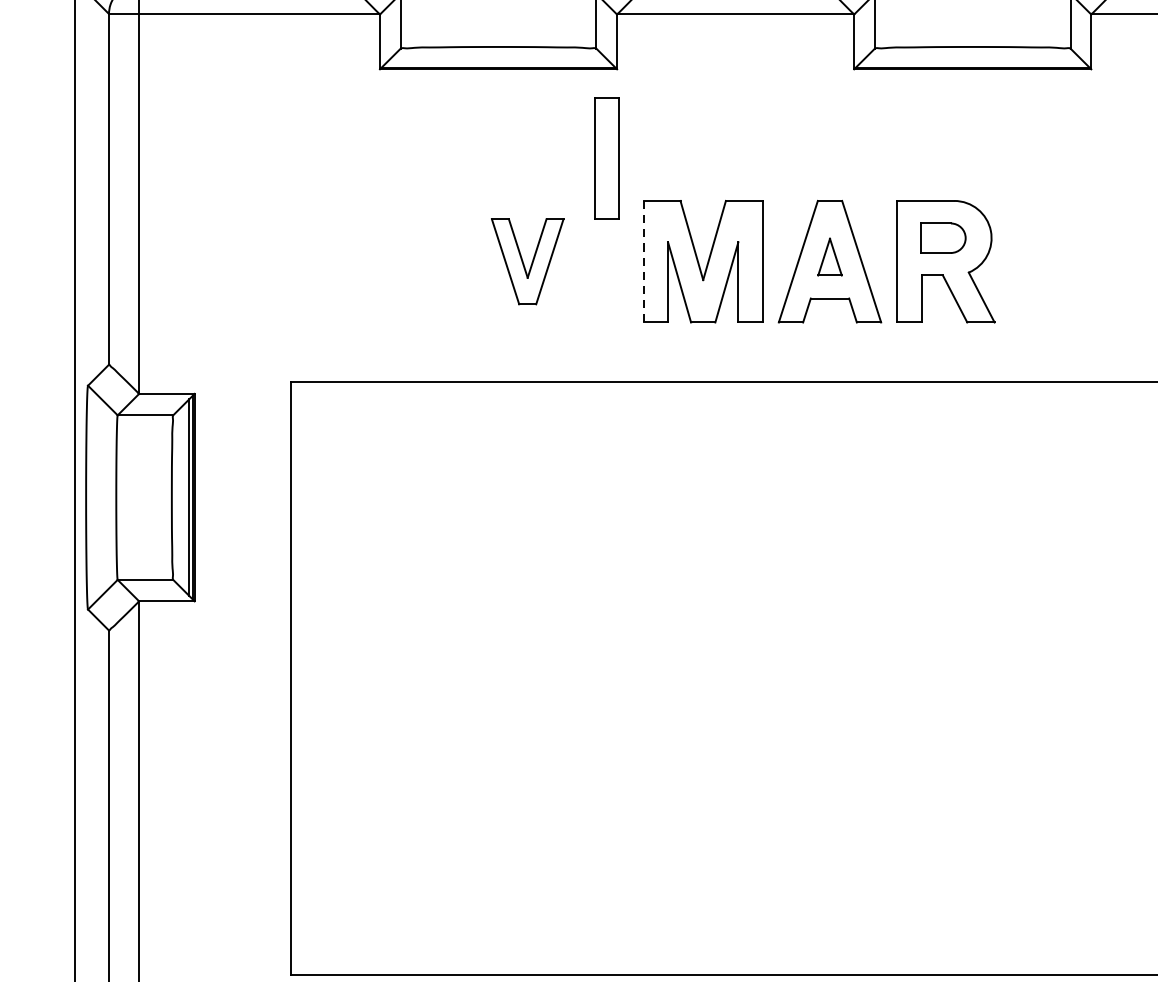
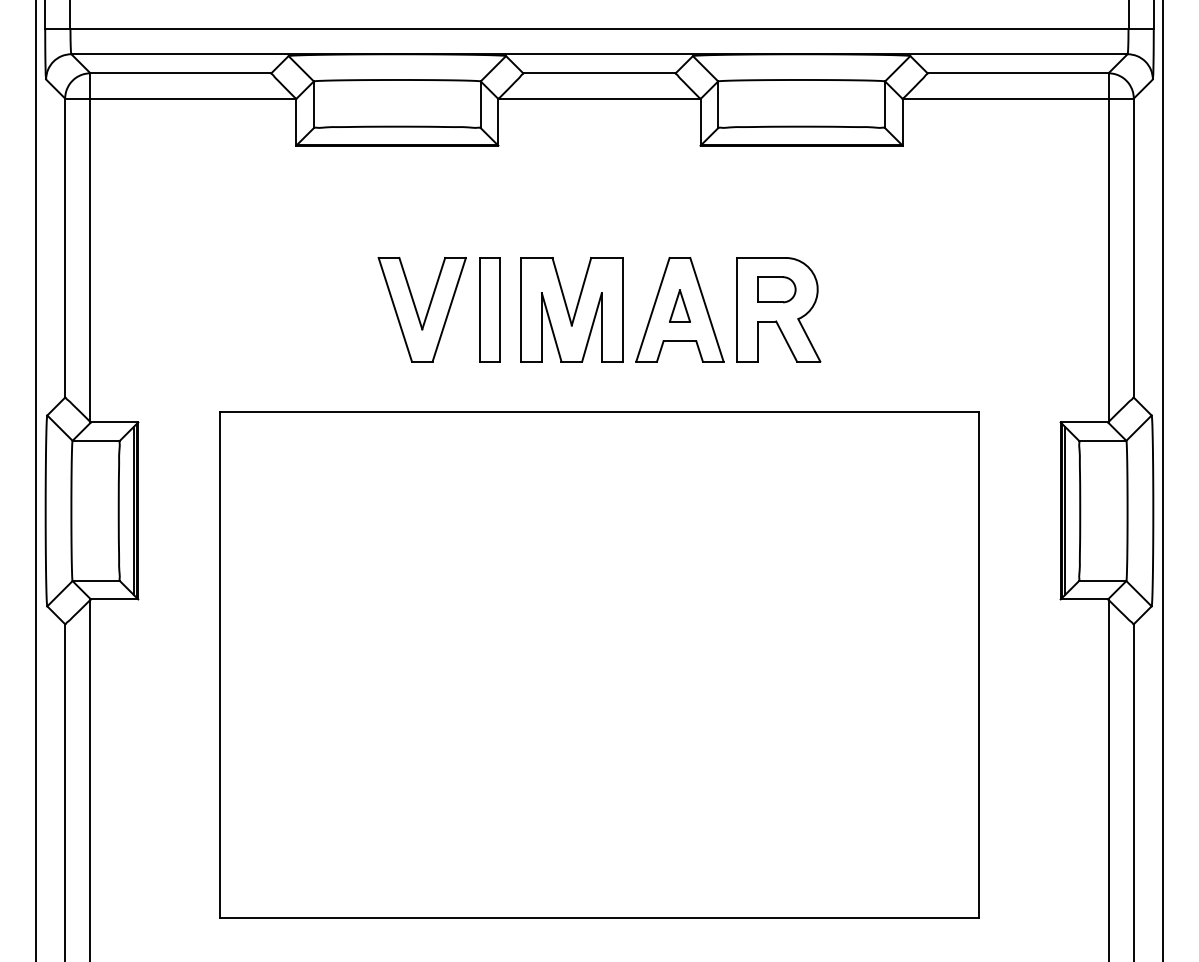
part: (606, 158) -> (489, 309), moved
part: (526, 261) -> (421, 309), size x1.43
line: (644, 261) -> (521, 309), dashed -> solid

